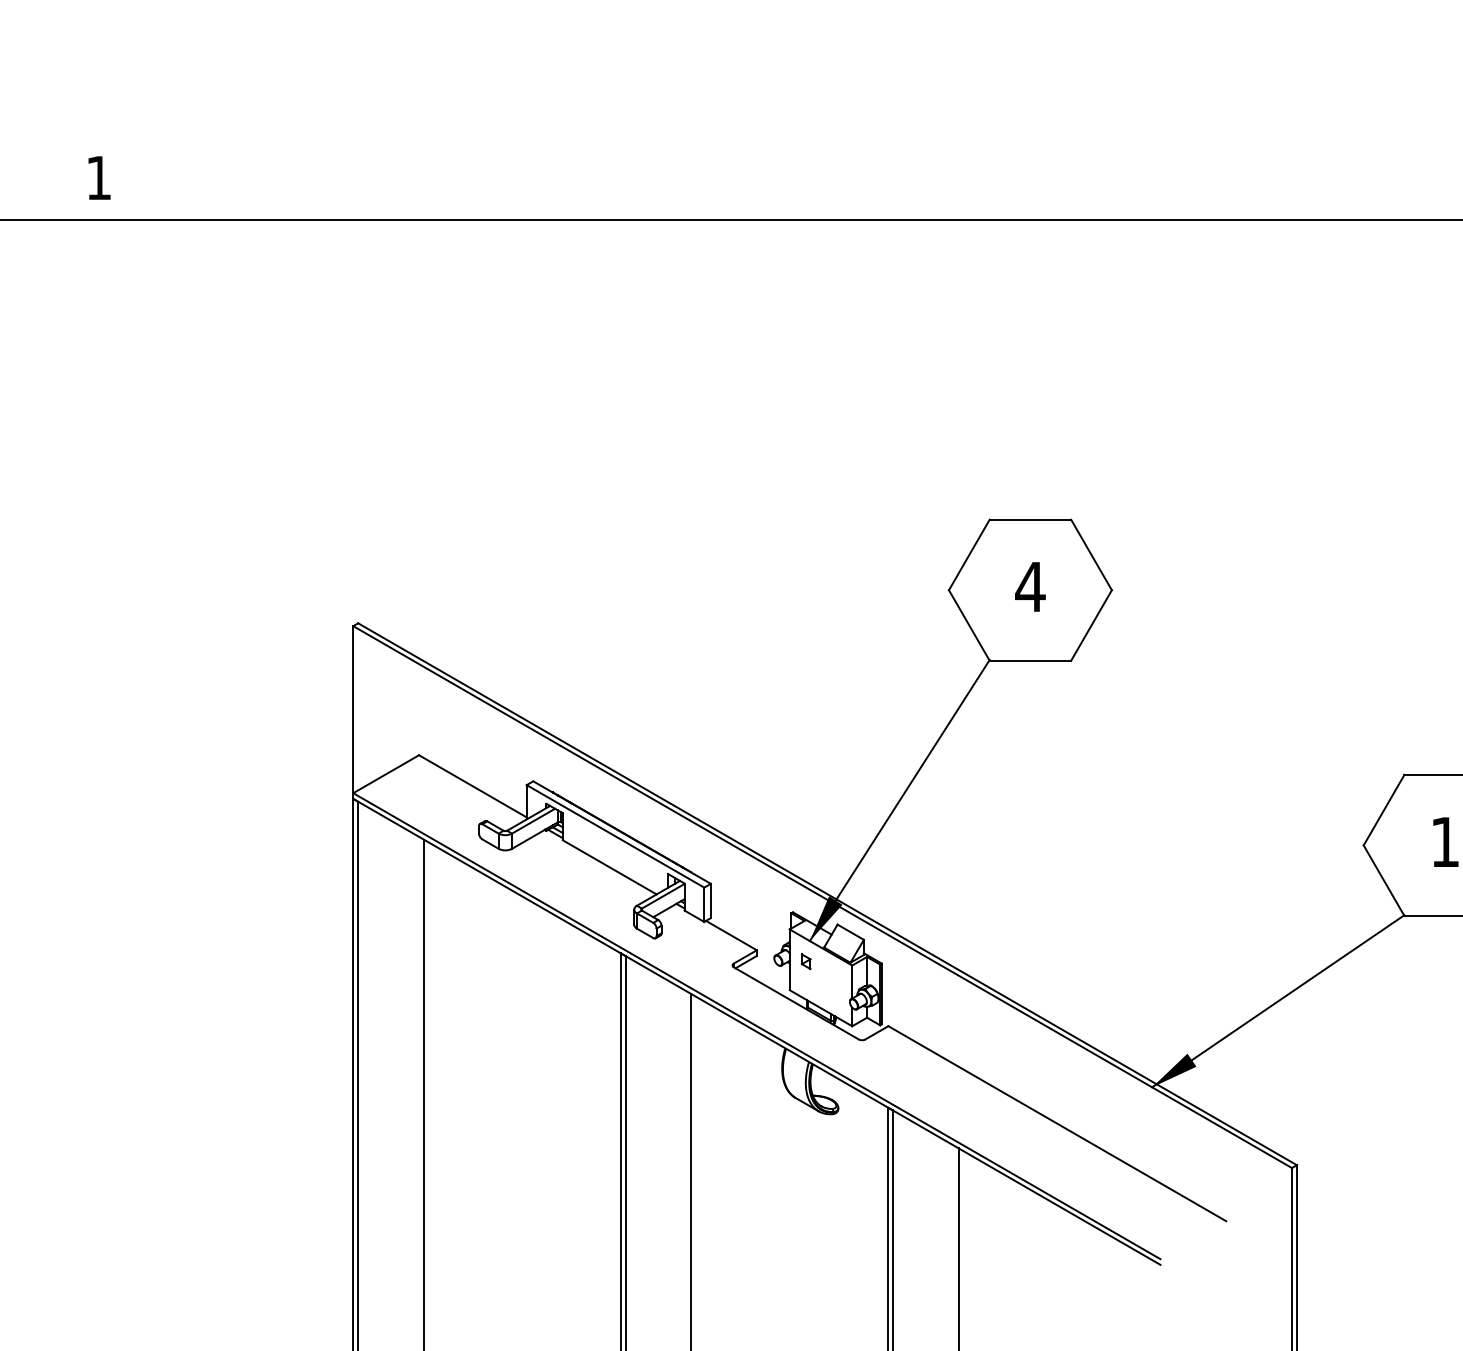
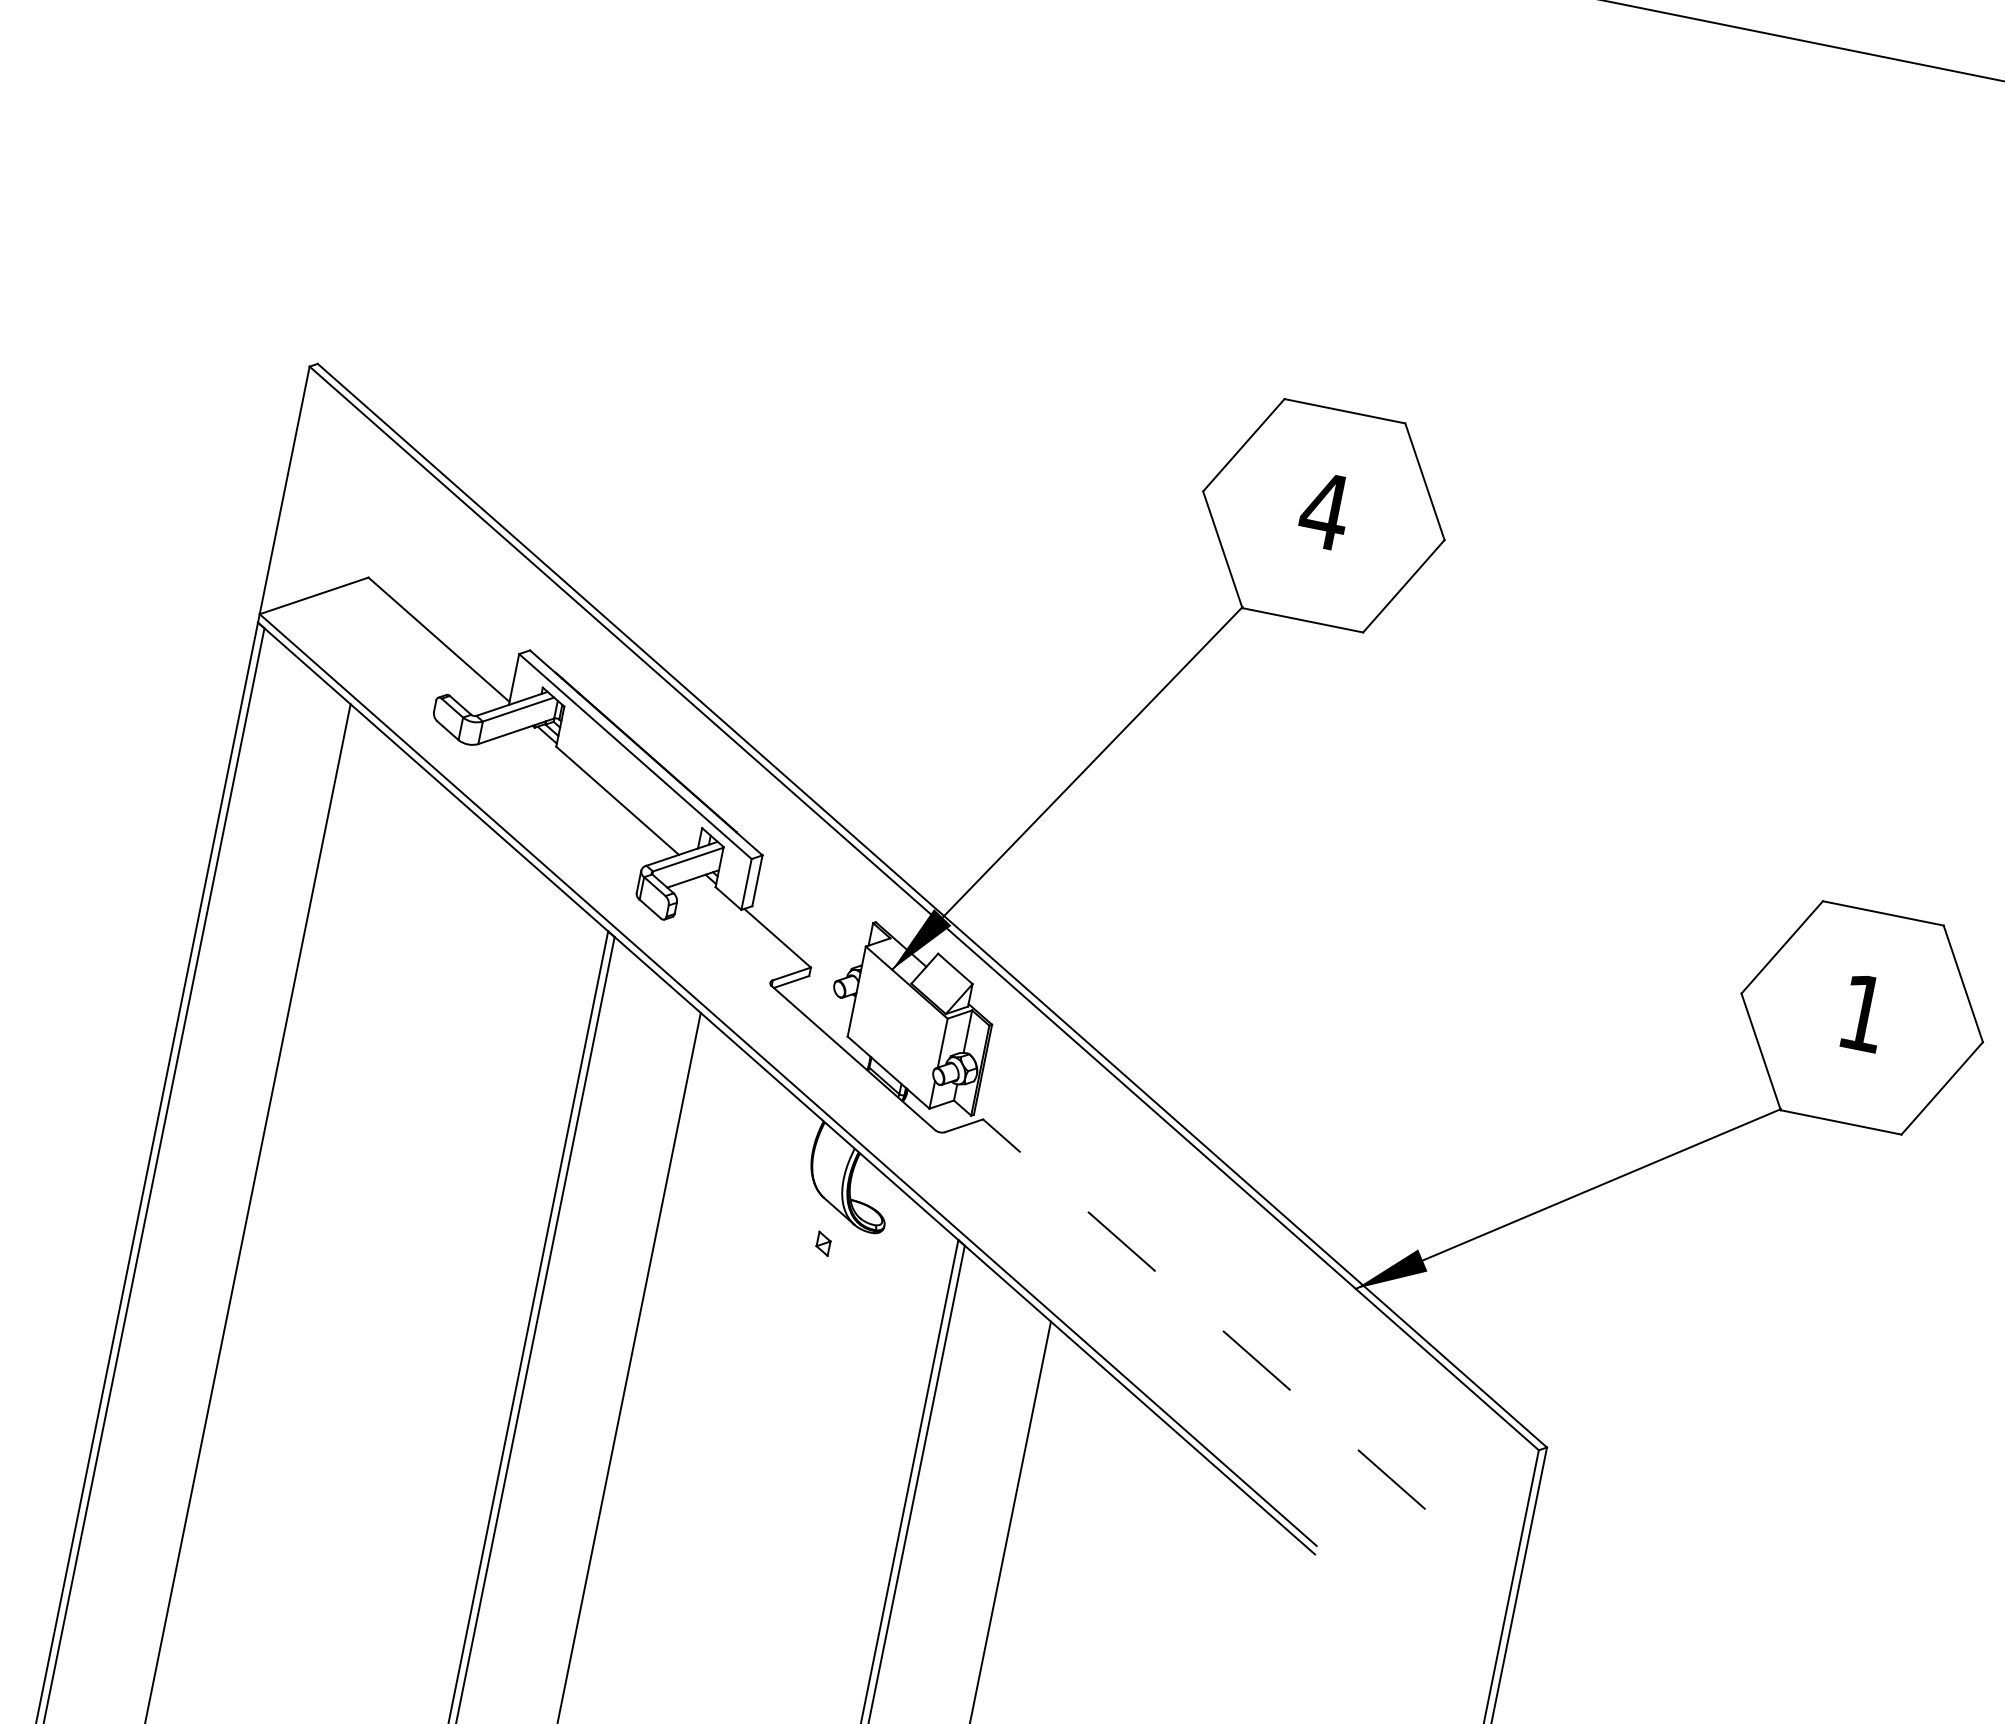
part: (805, 961) -> (822, 1243), moved
line: (1056, 1123) -> (1203, 1313), solid -> dashed

